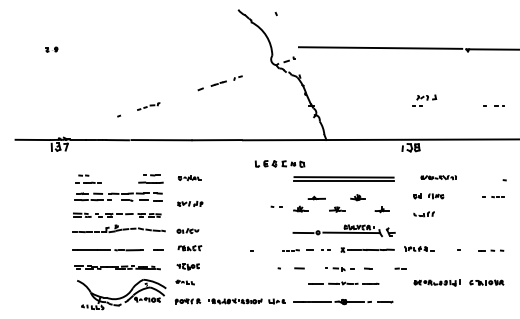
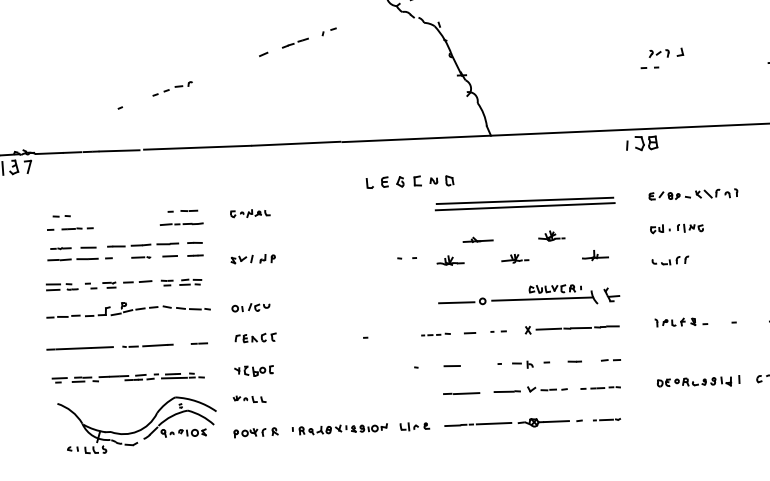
part: (438, 177) -> (693, 194), size x1.43
part: (419, 248) -> (682, 321), moved
line: (399, 268) -> (608, 359), moved
part: (343, 283) -> (531, 389), size x1.43

